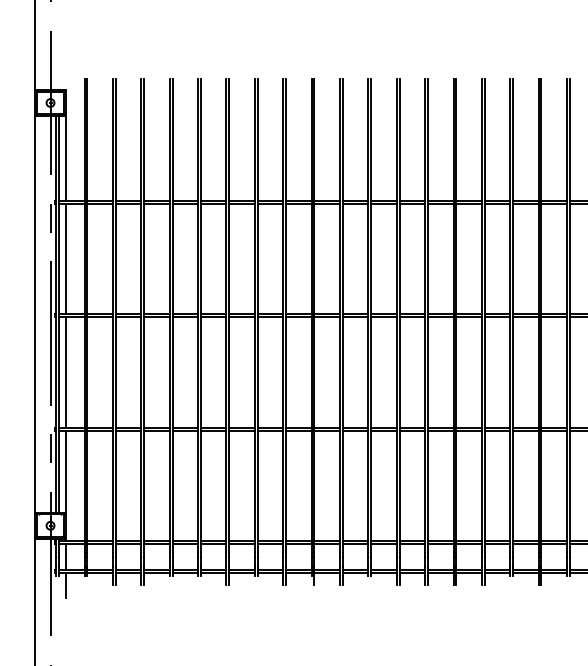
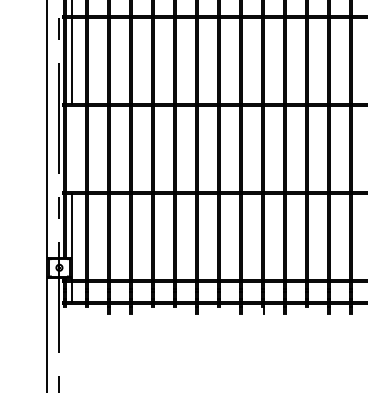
line: (66, 372) -> (71, 148), removed
line: (66, 585) -> (71, 314), removed

